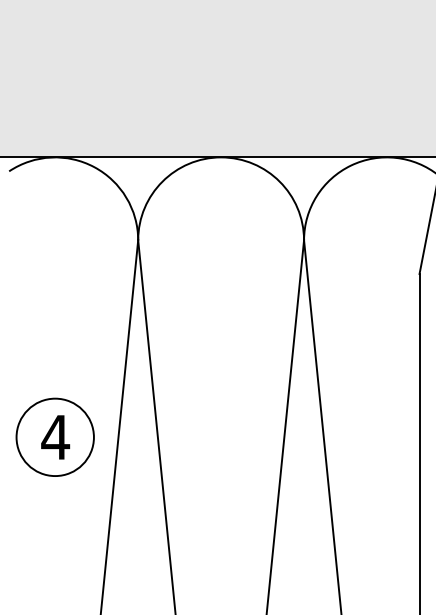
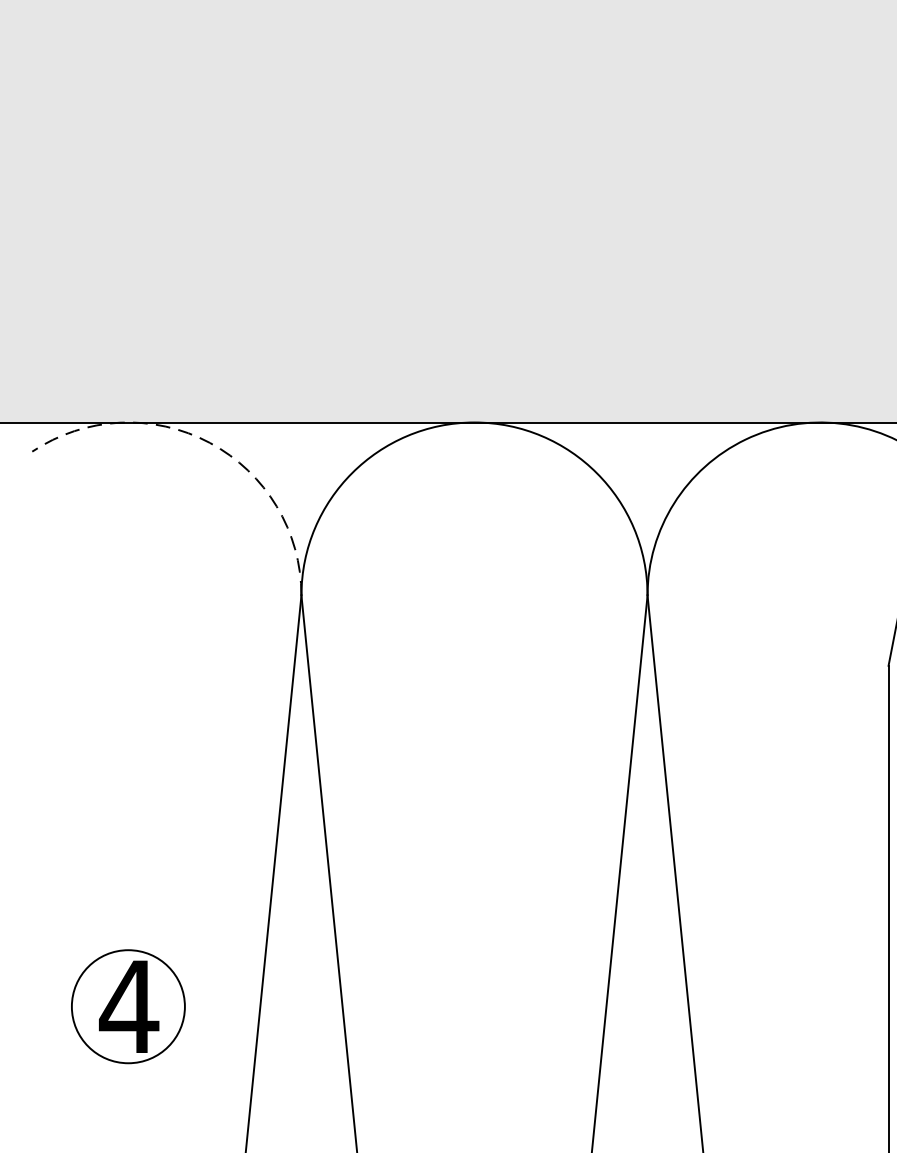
arc: (94, 167) -> (210, 443), solid -> dashed
circle: (54, 437) -> (126, 1006), size x0.7

